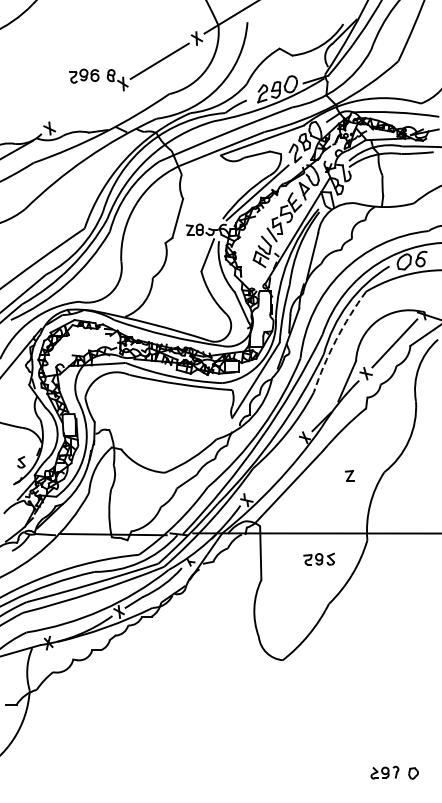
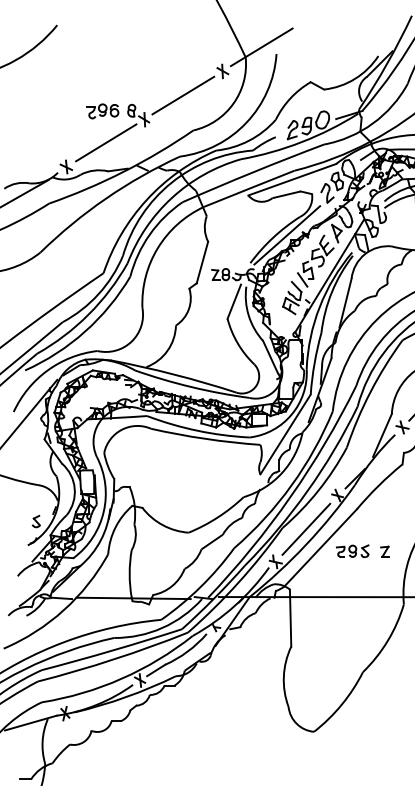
line: (86, 105) -> (105, 142), added
arc: (336, 340) -> (371, 392), dashed -> solid
line: (275, 469) -> (306, 529), added
part: (349, 475) -> (384, 551), moved
part: (318, 558) -> (351, 550), moved

